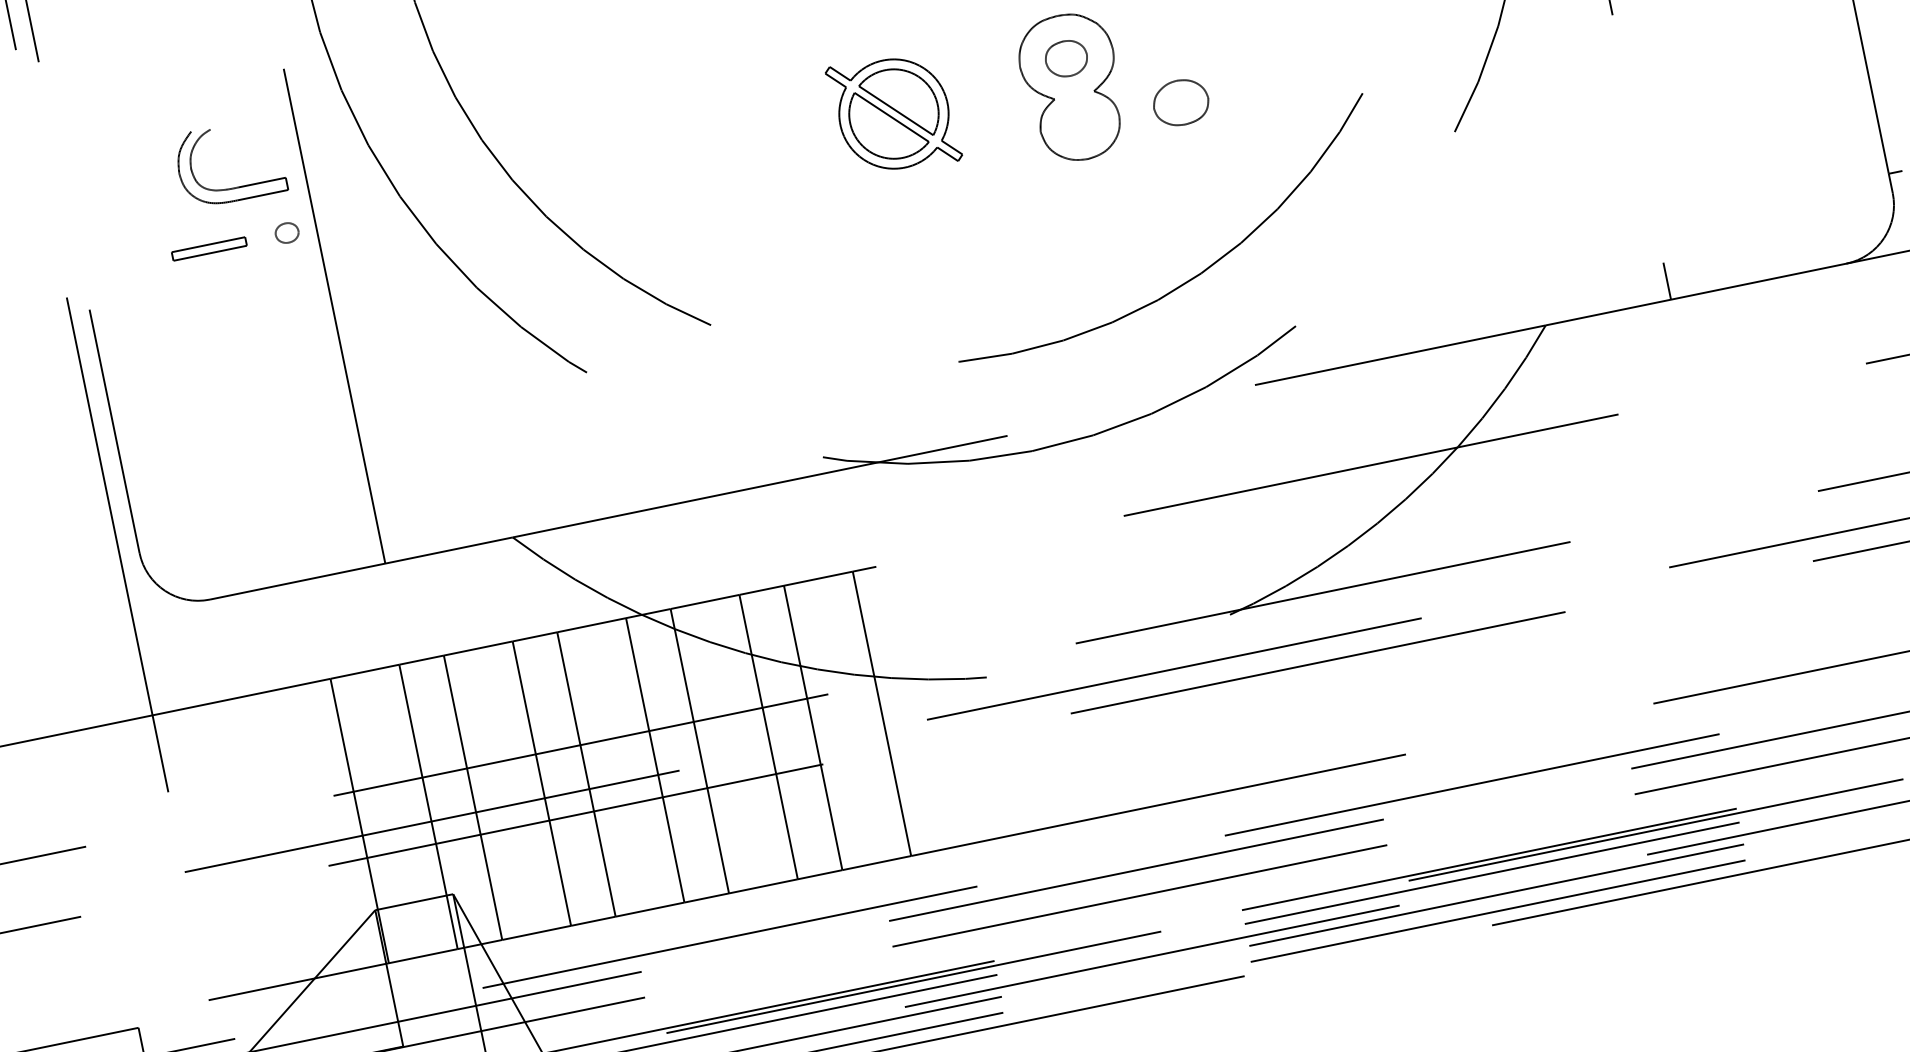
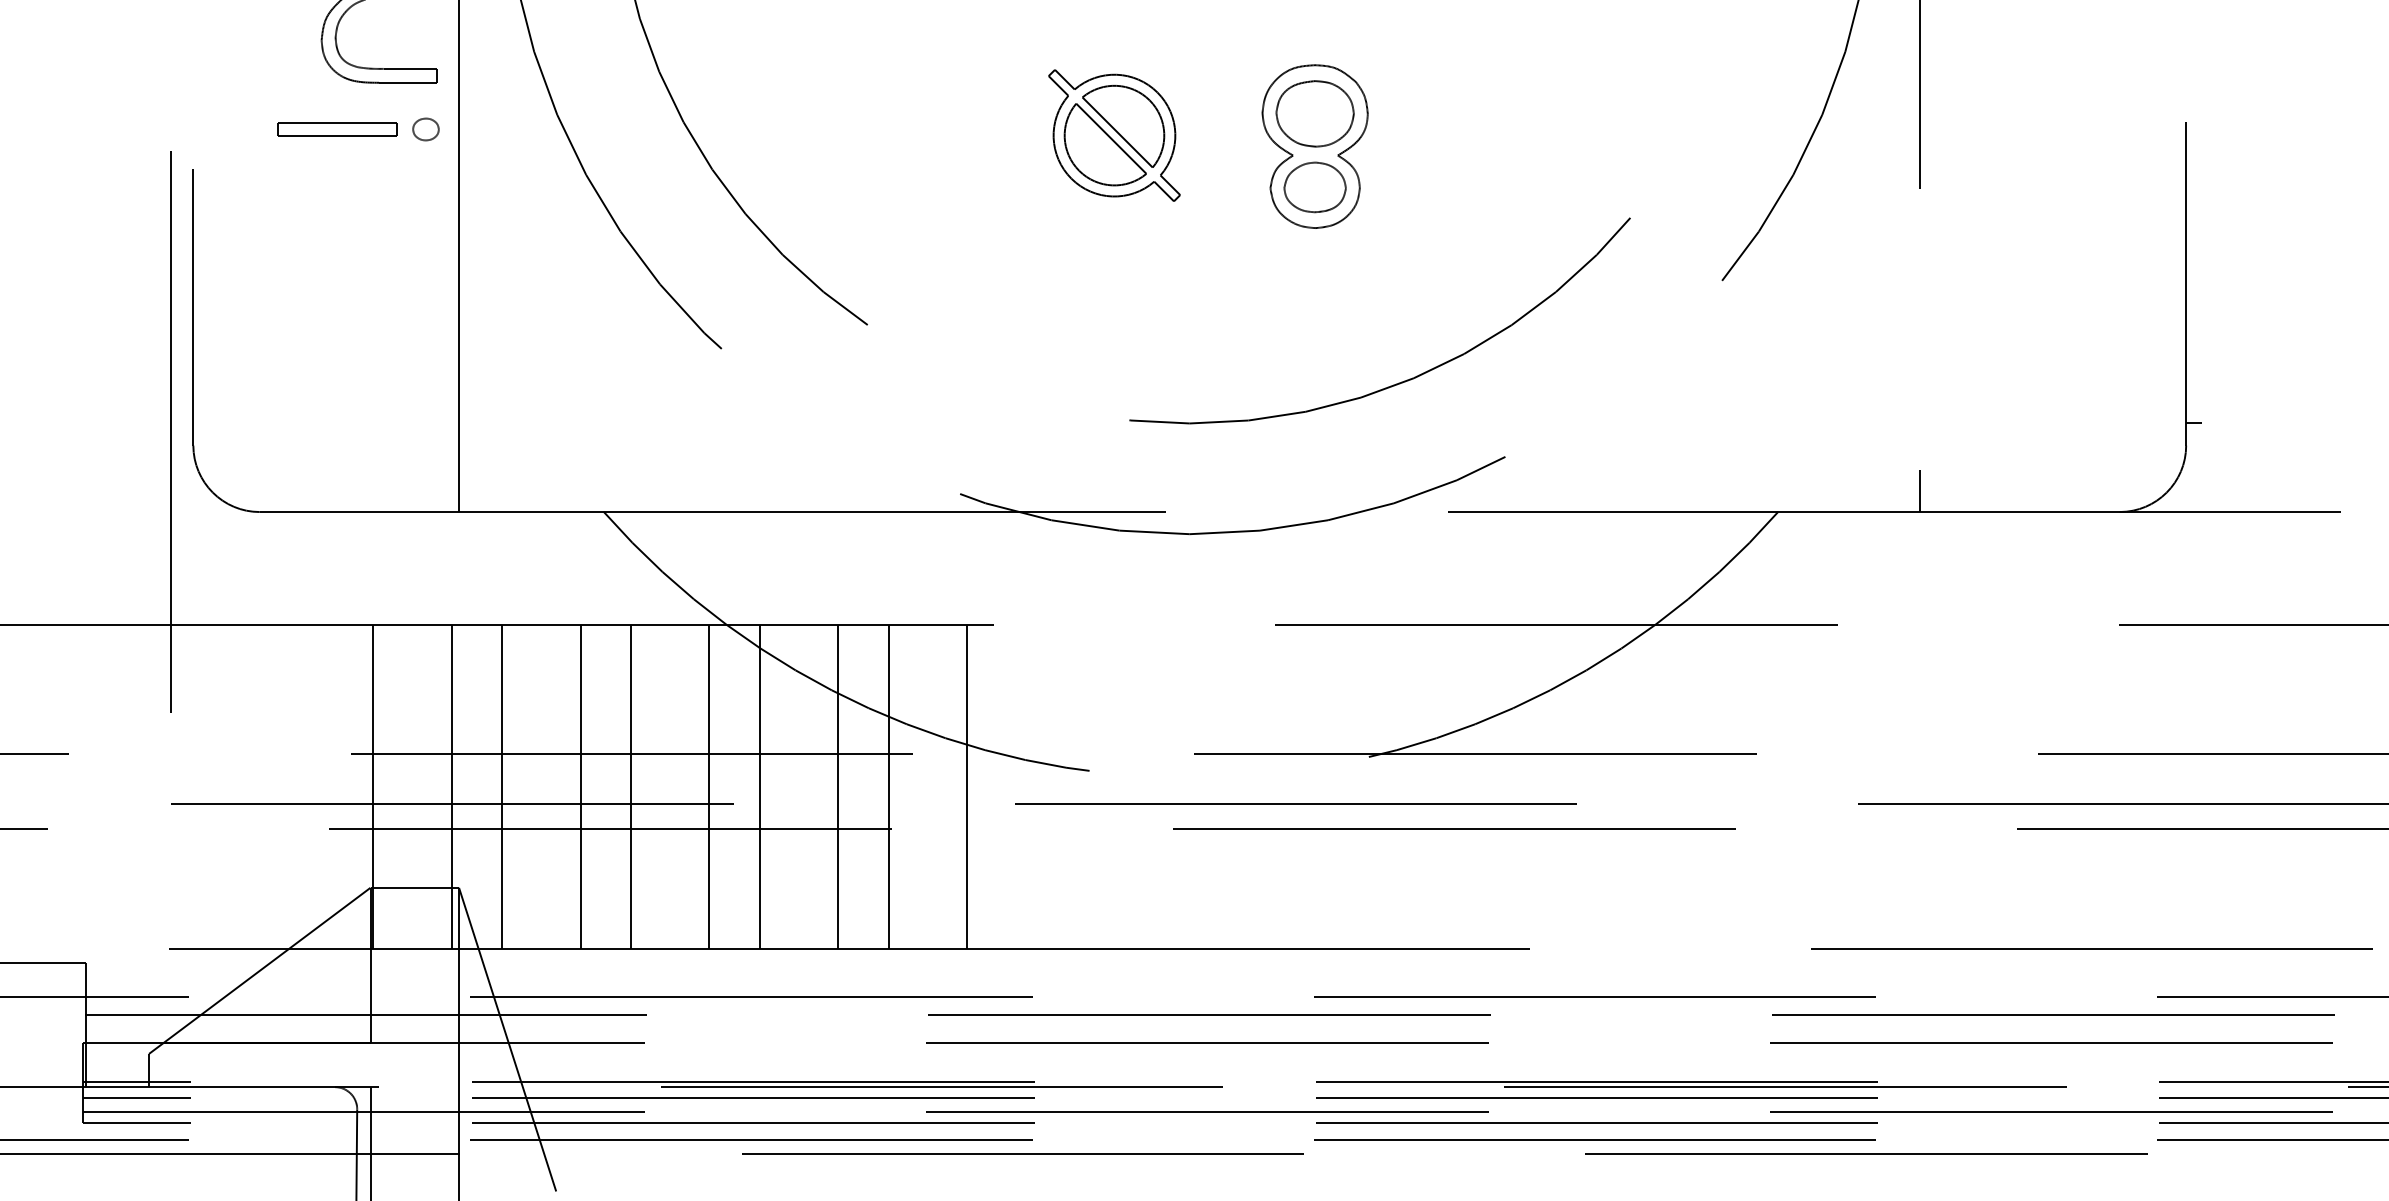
part: (1065, 58) -> (1314, 113), size x1.67
part: (1180, 102) -> (1314, 187), moved
part: (209, 249) -> (337, 129), size x1.43

